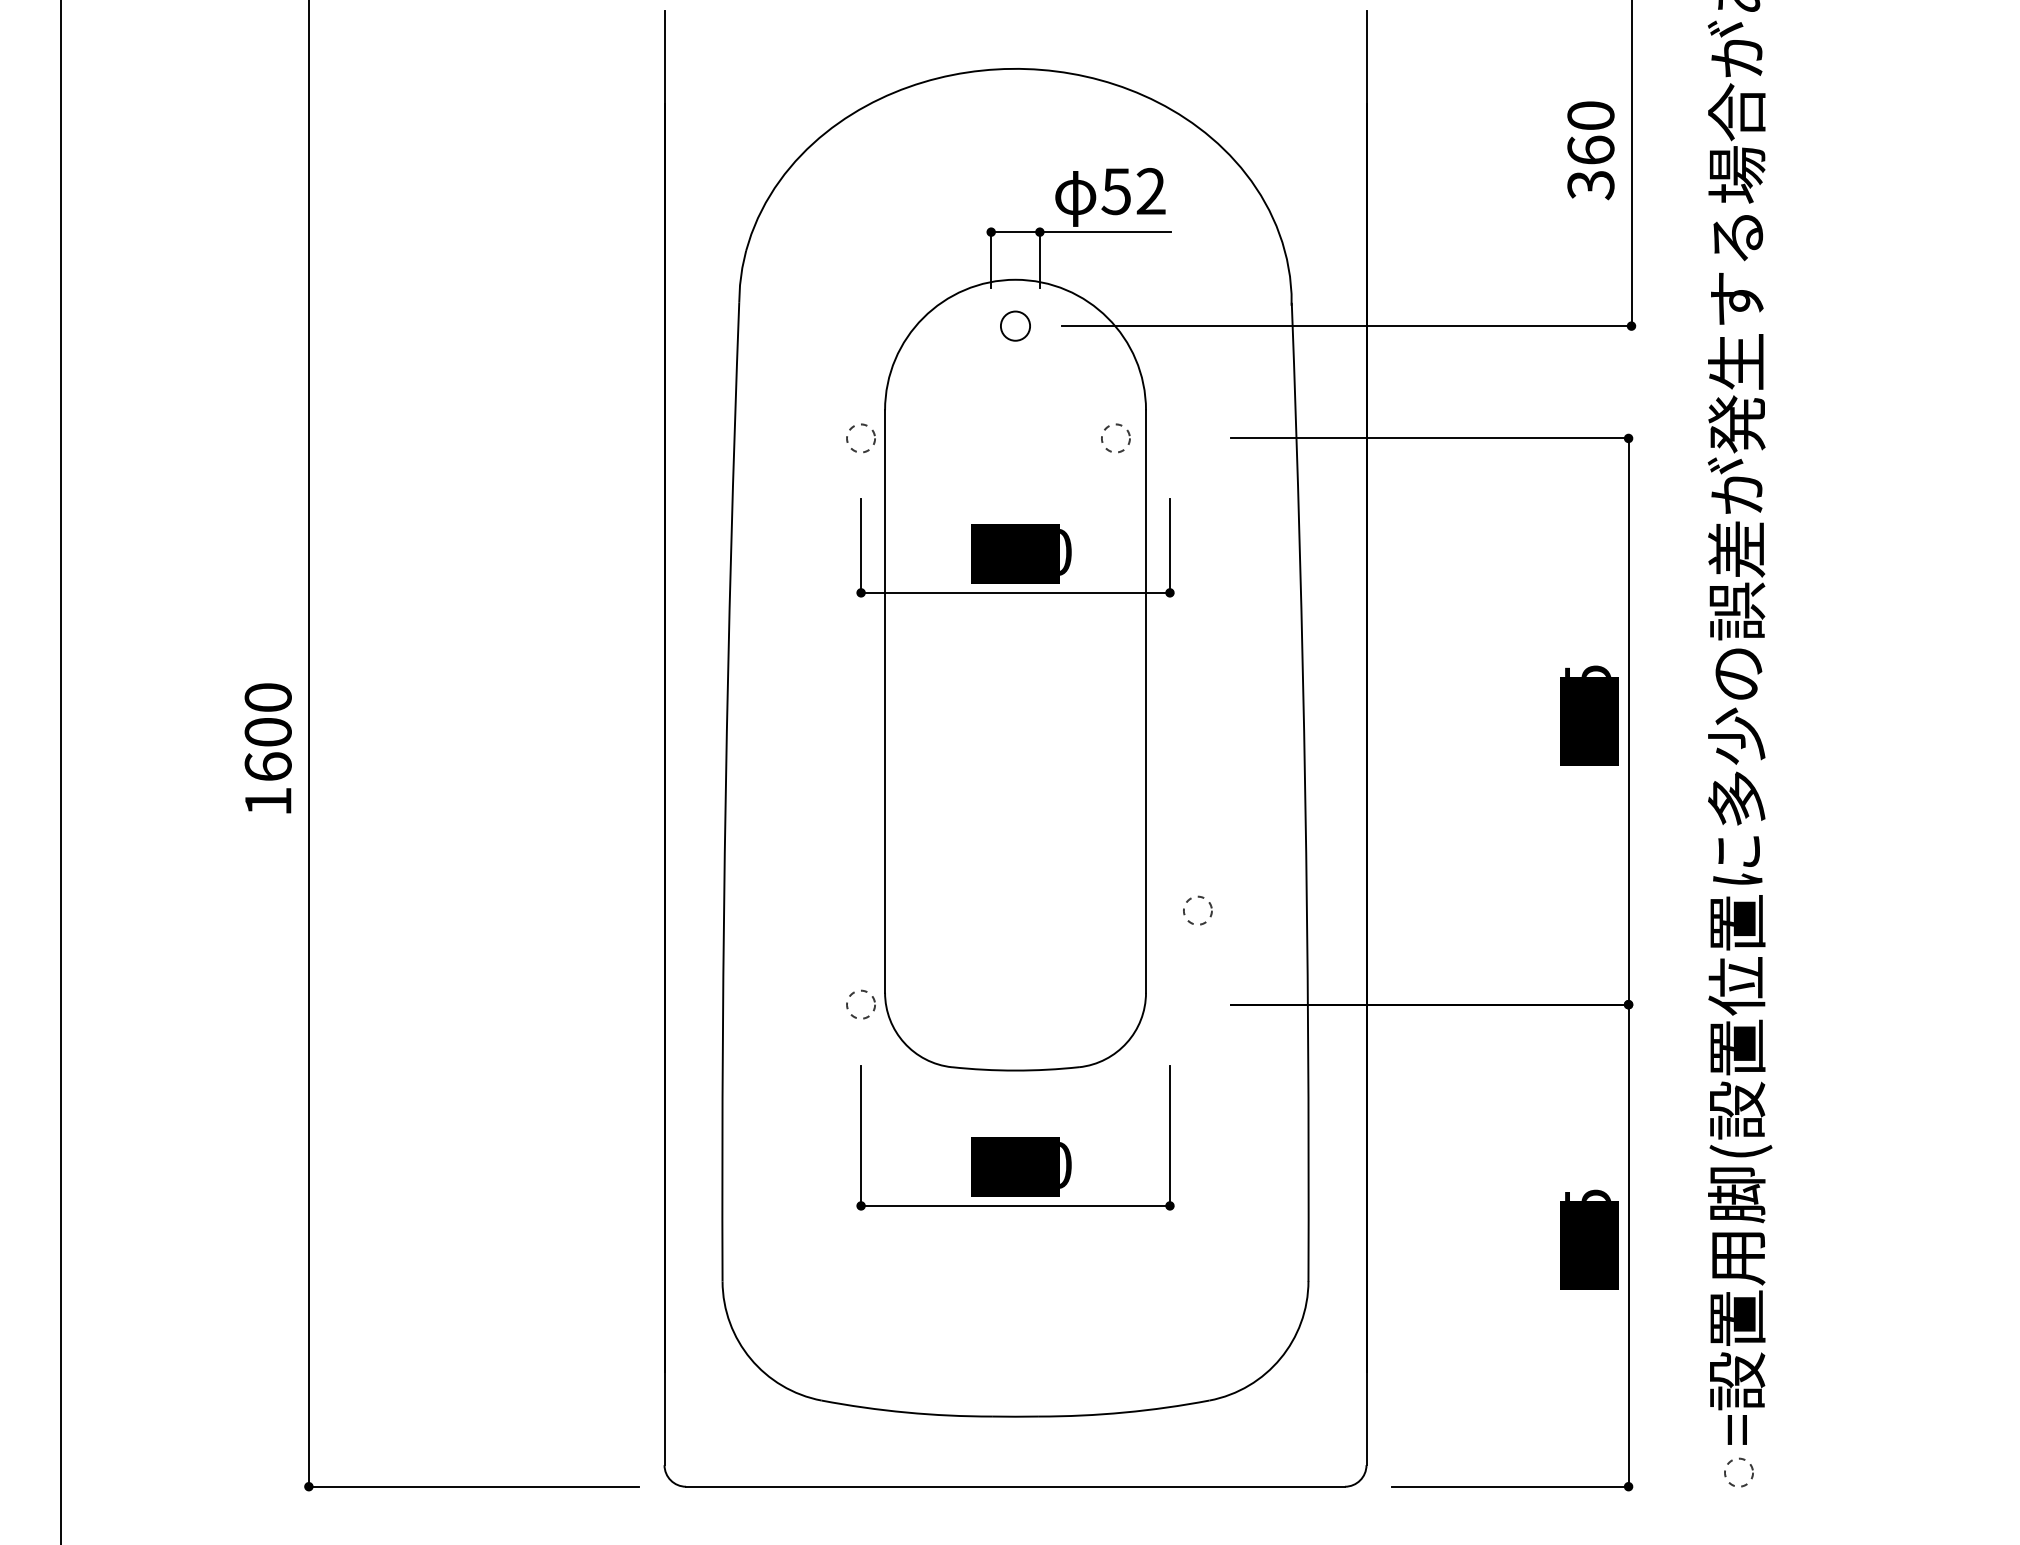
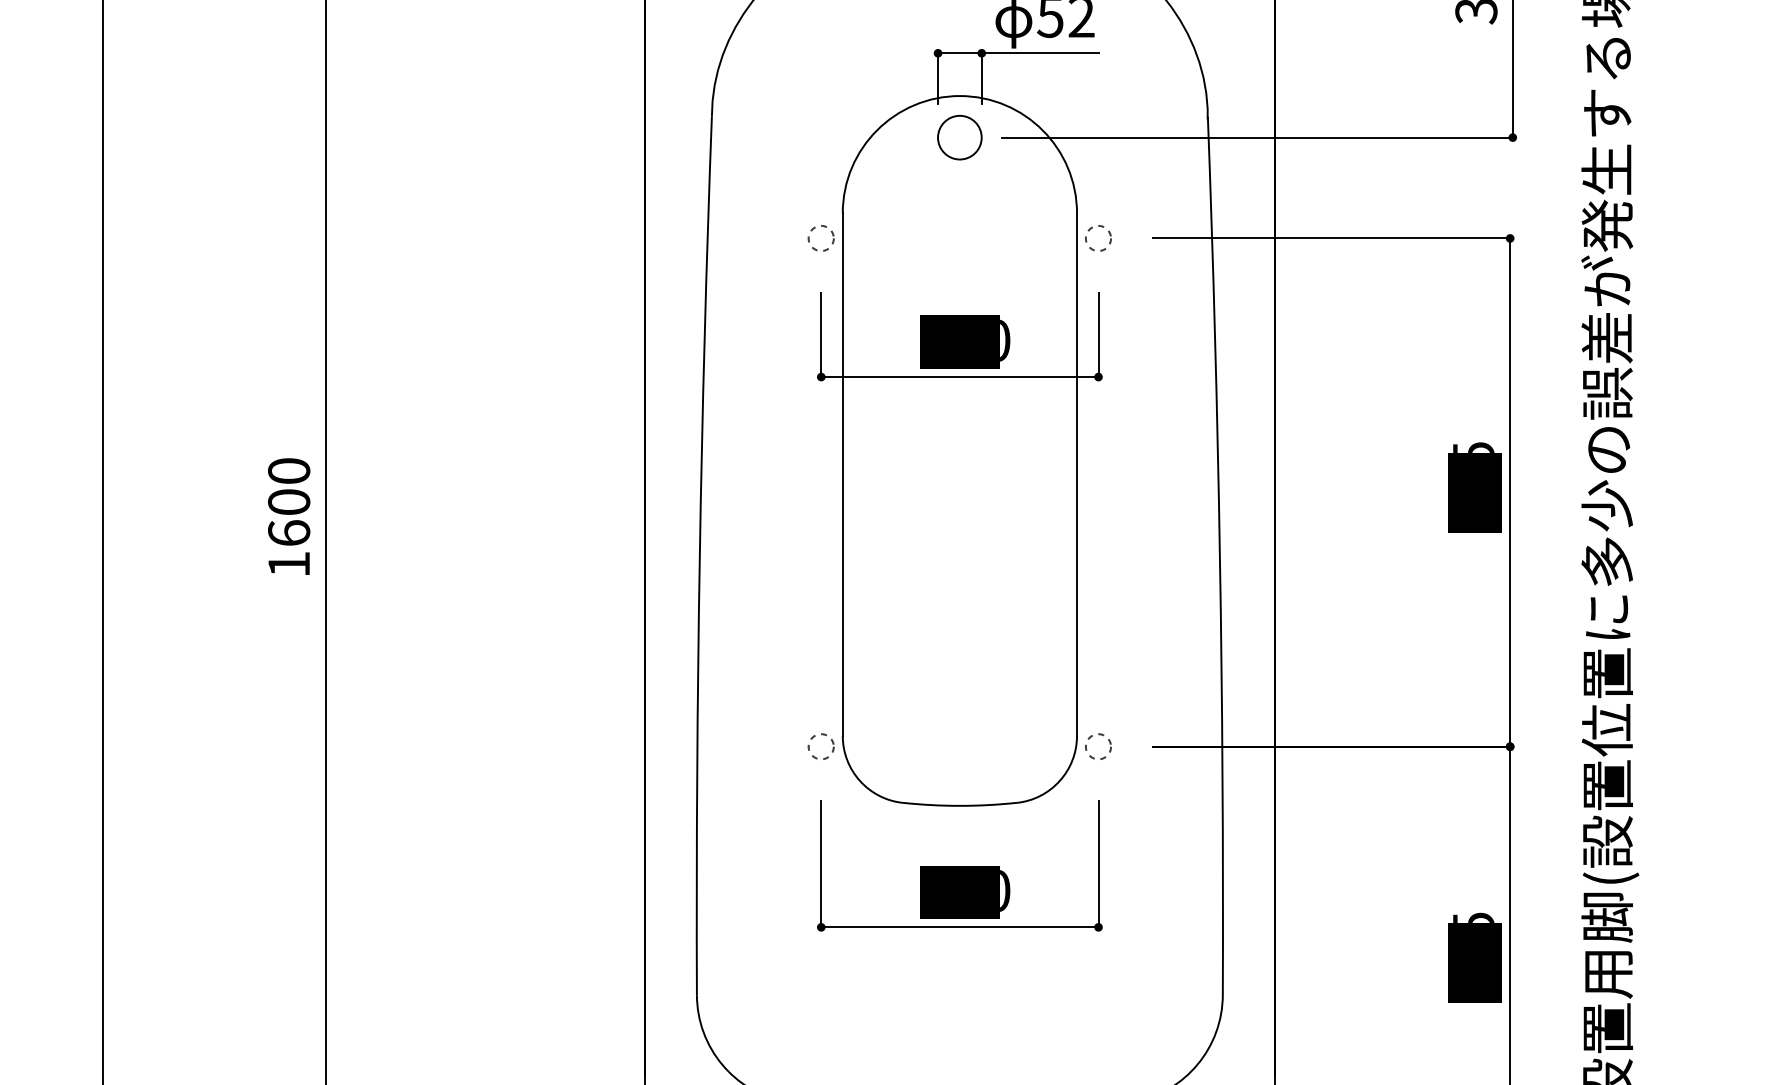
circle: (1015, 325) -> (959, 137), size x1.67
circle: (1115, 438) -> (1098, 238), moved
circle: (1197, 910) -> (1098, 746), moved

